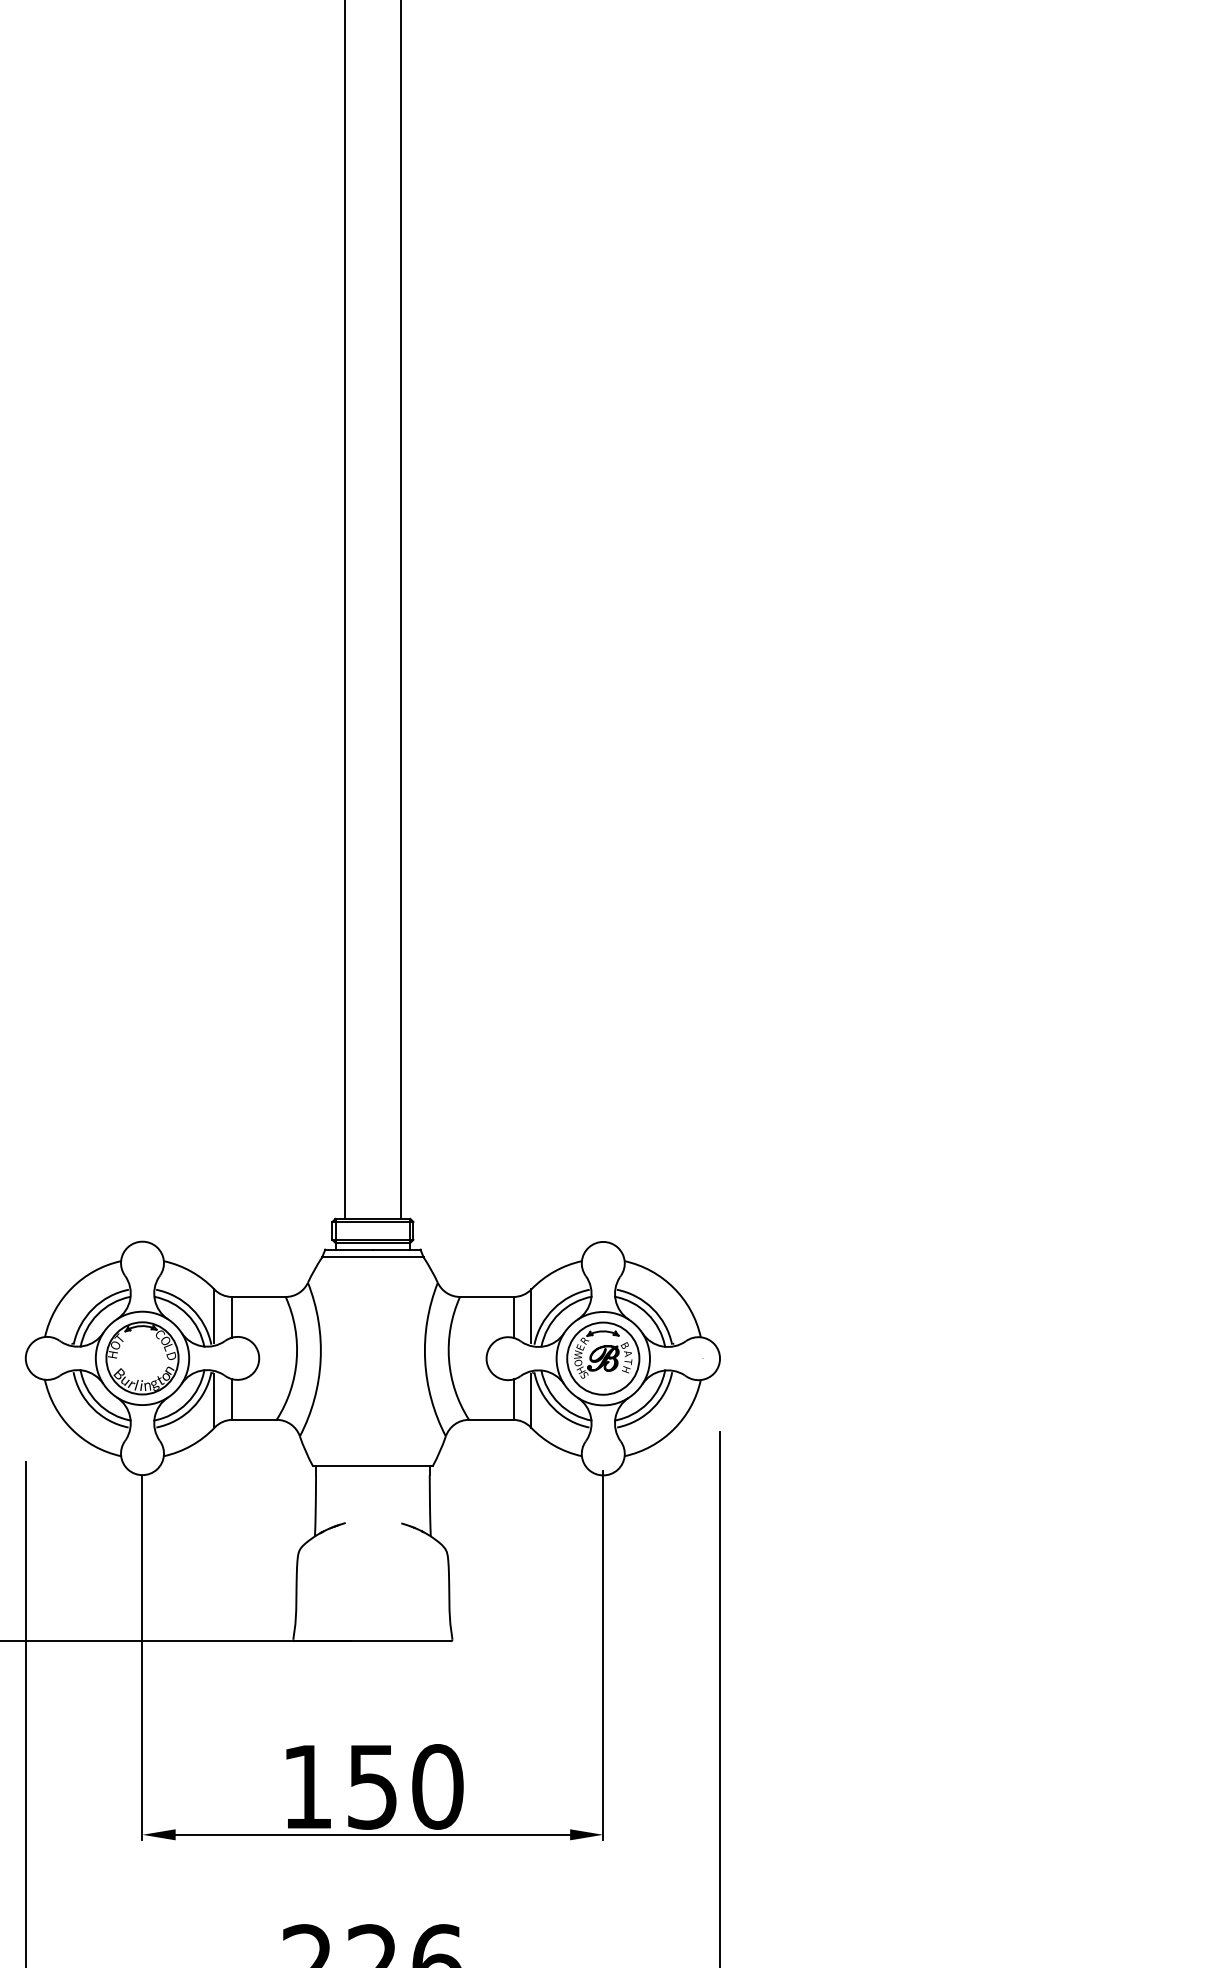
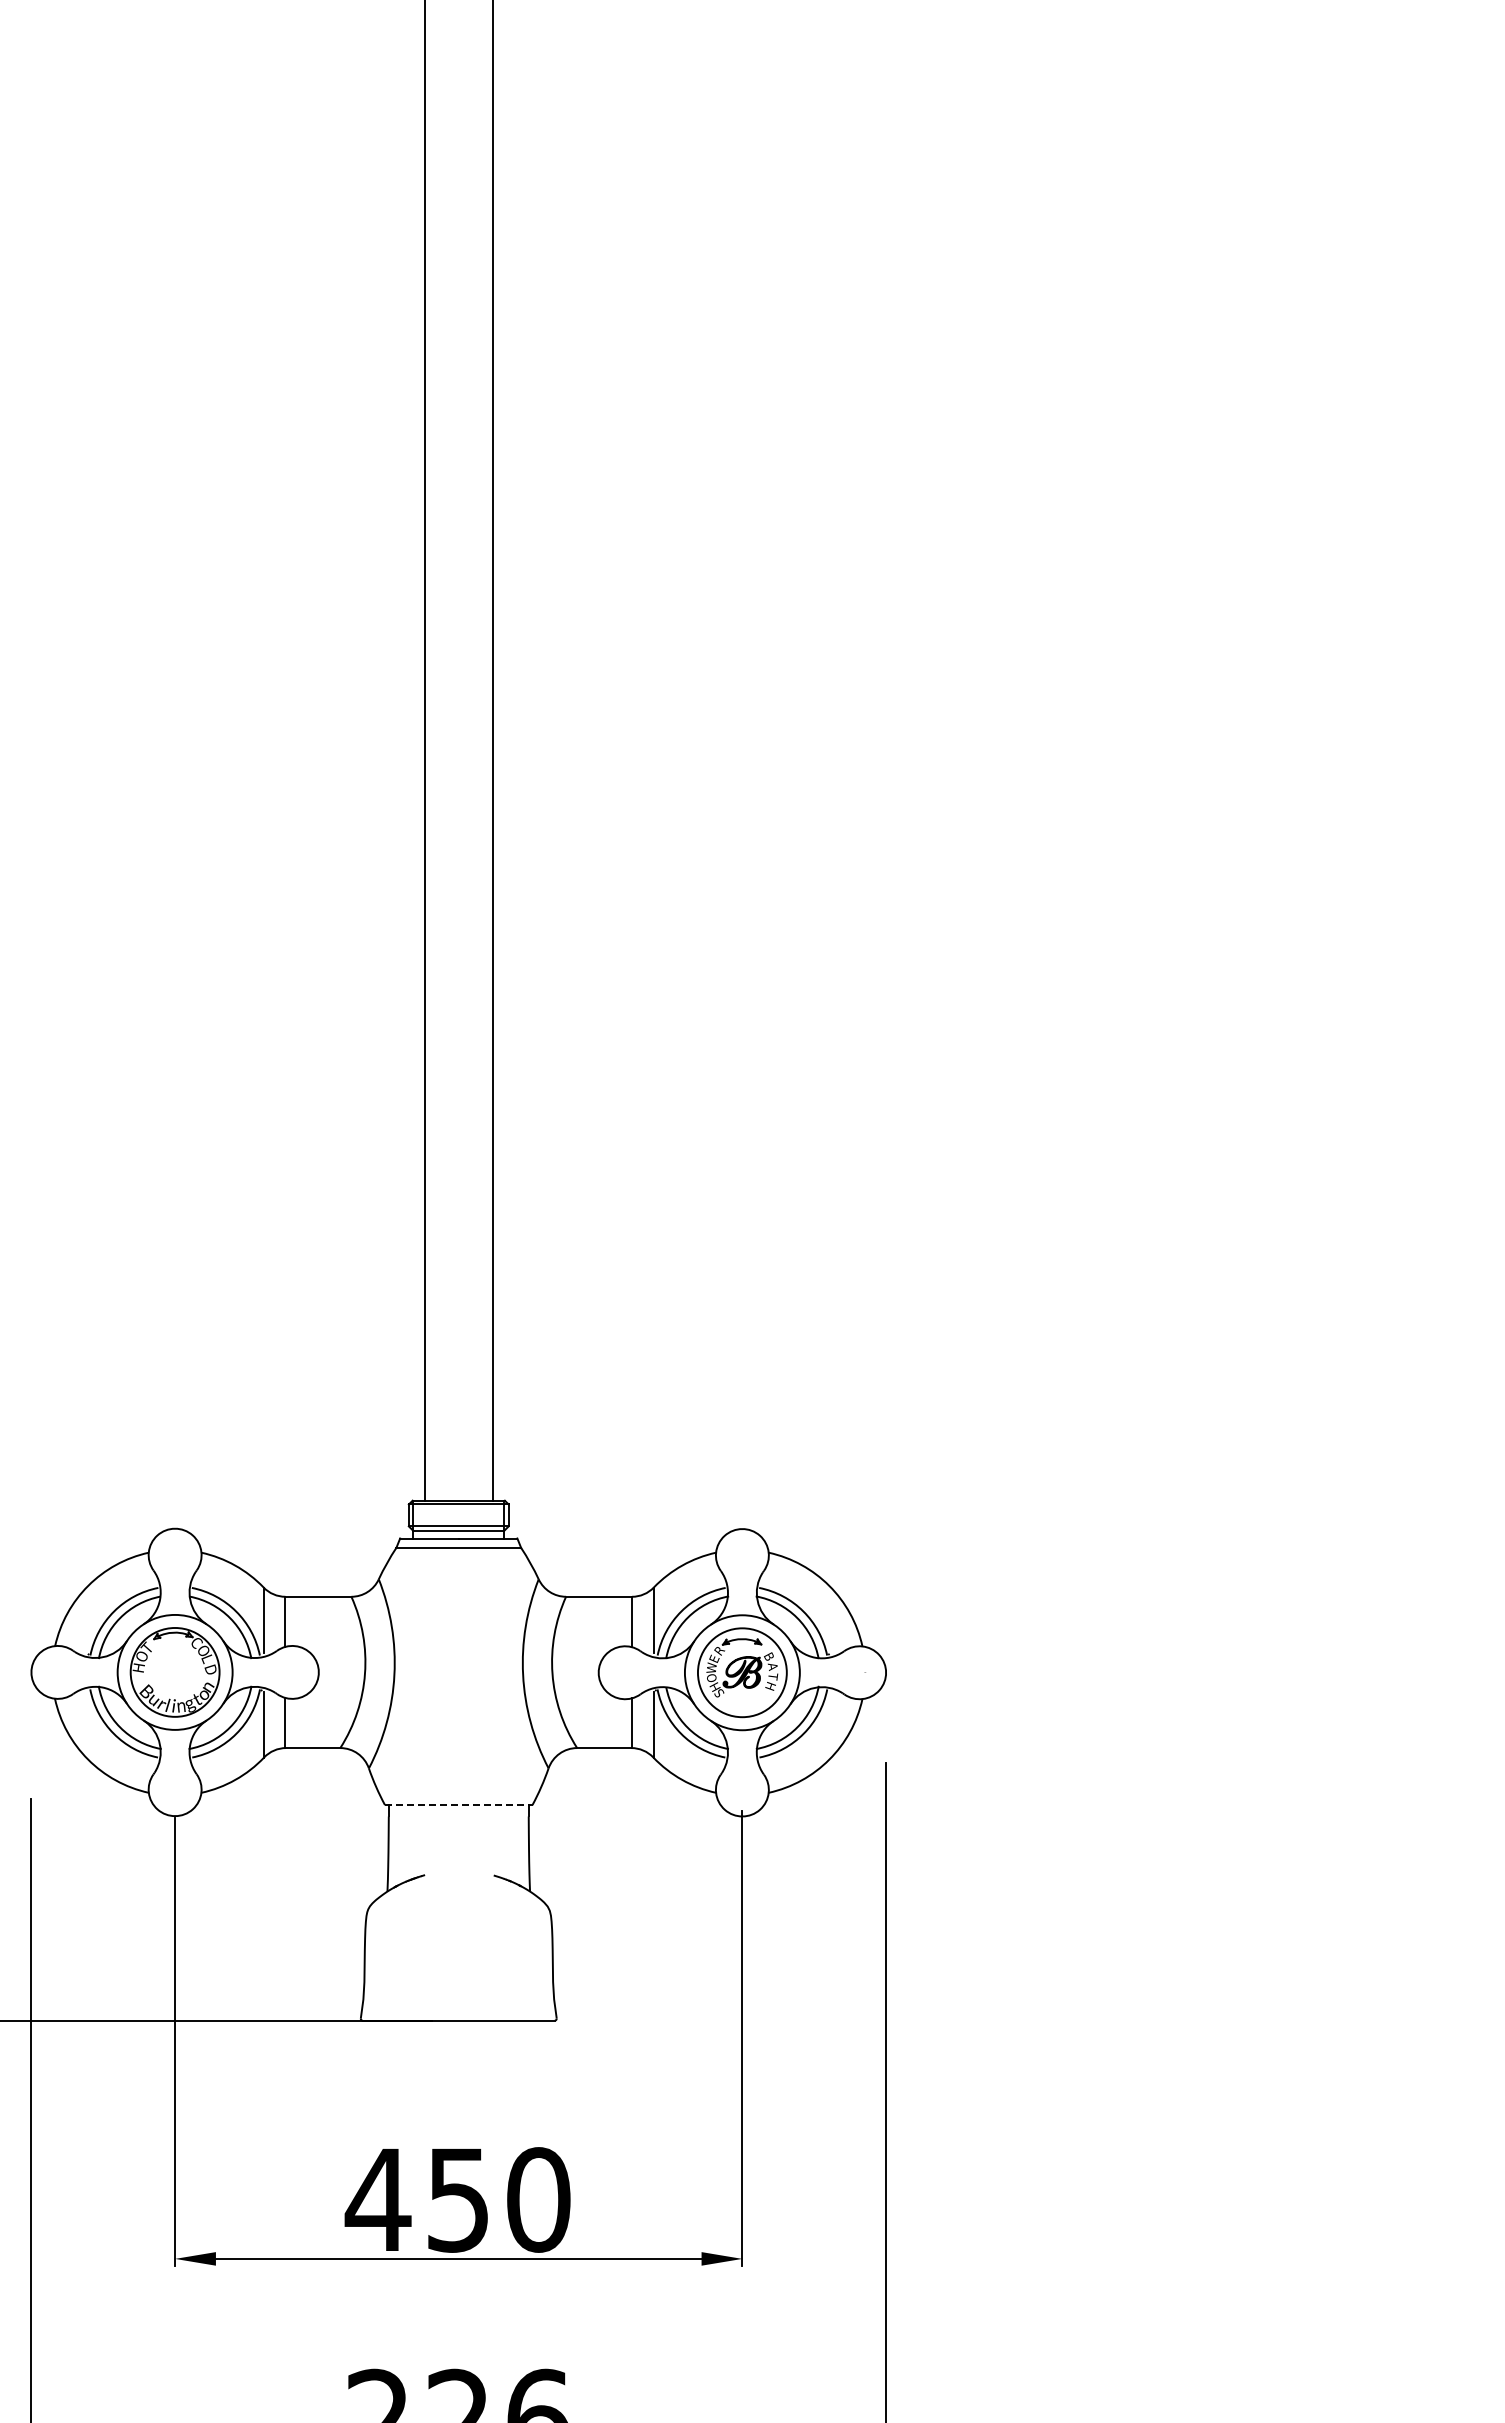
line: (372, 1466) -> (458, 1805), solid -> dashed
text: (306, 1786) -> (377, 2199), 150 -> 450

